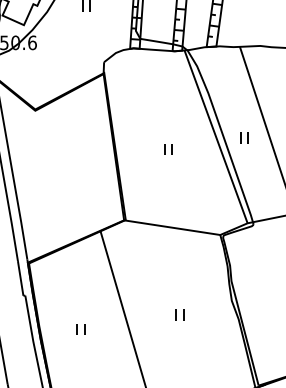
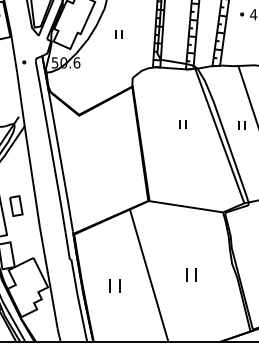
part: (243, 137) -> (241, 125), moved
part: (168, 150) -> (182, 124), moved
part: (179, 314) -> (191, 274), size x1.6
part: (80, 328) -> (114, 285), size x1.6

